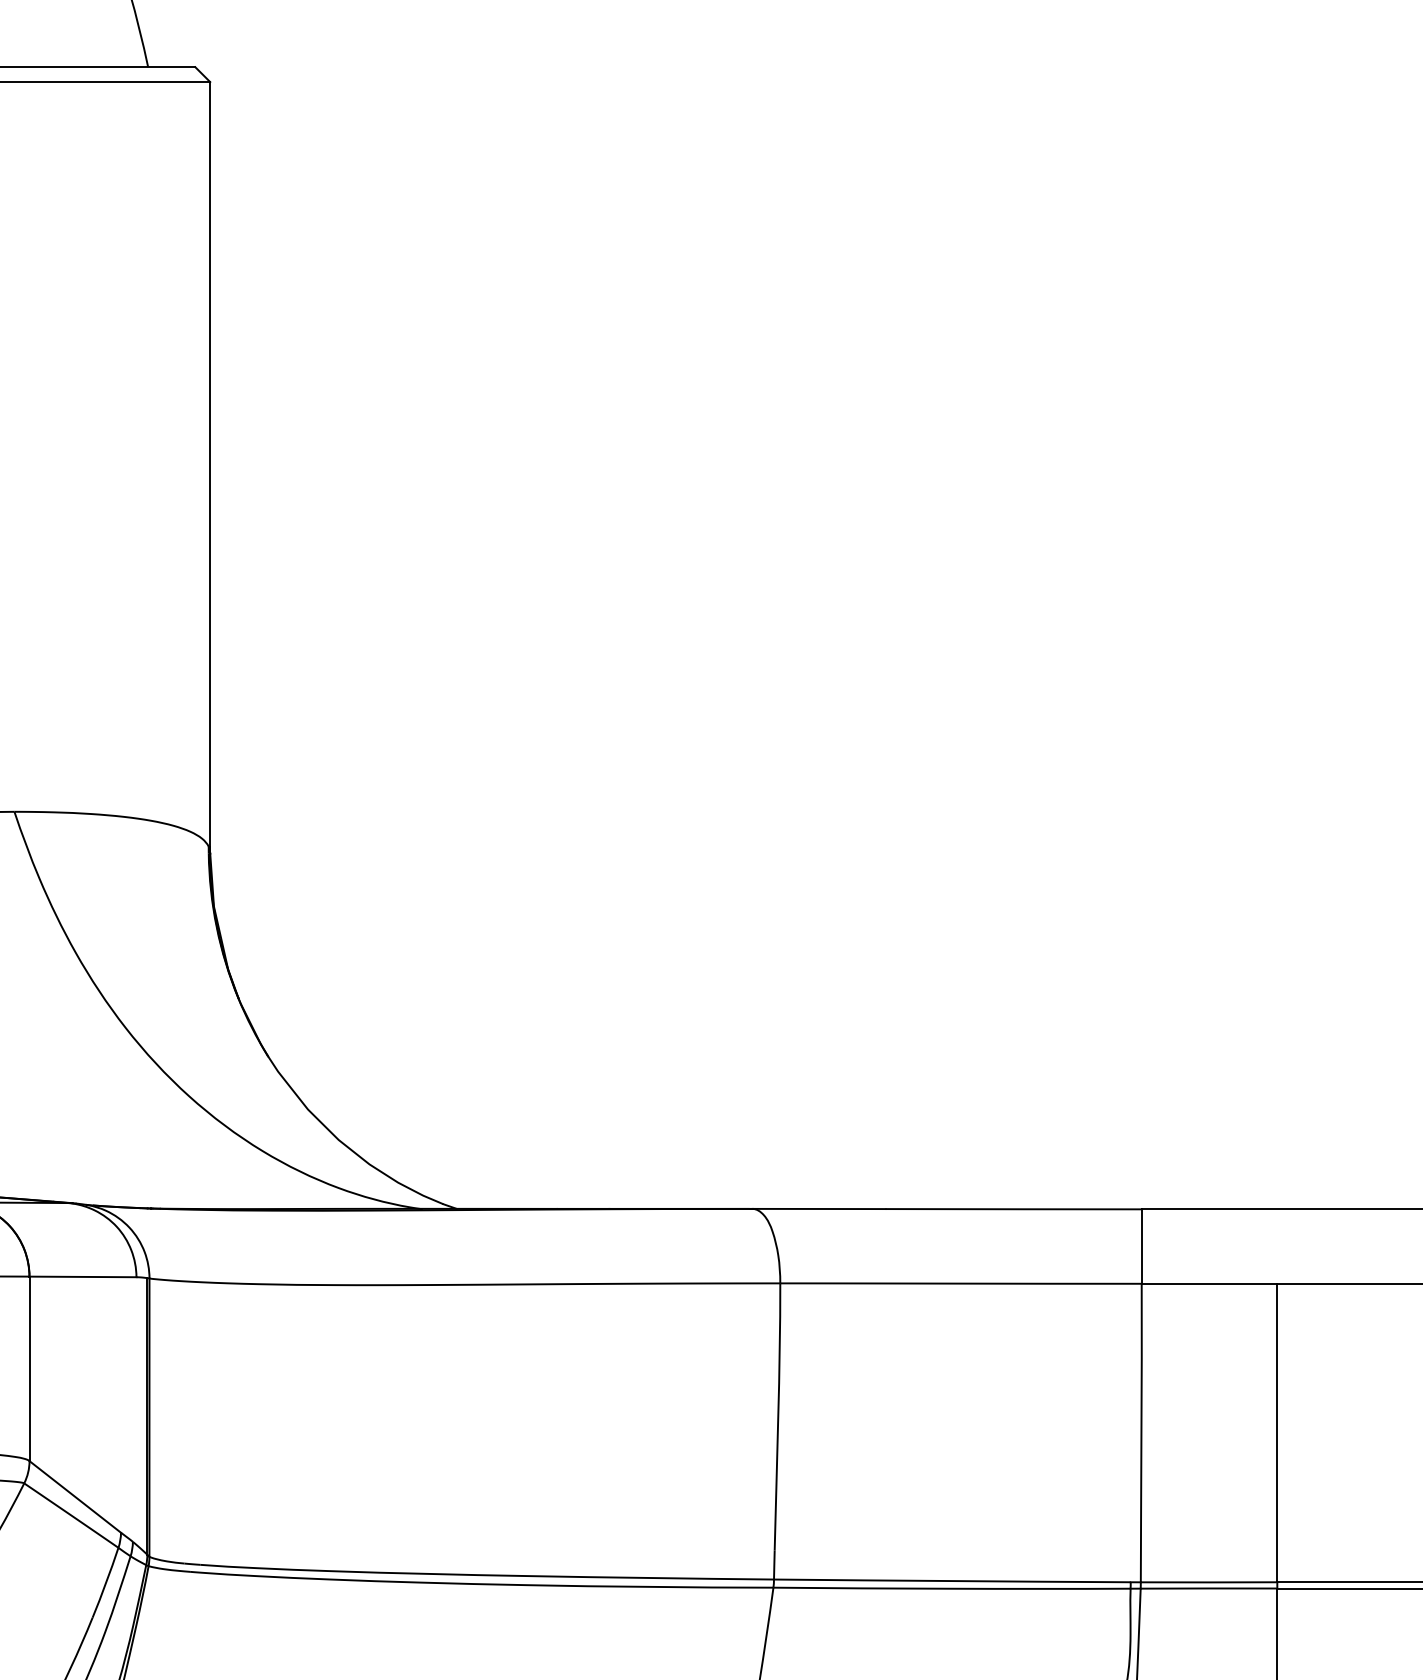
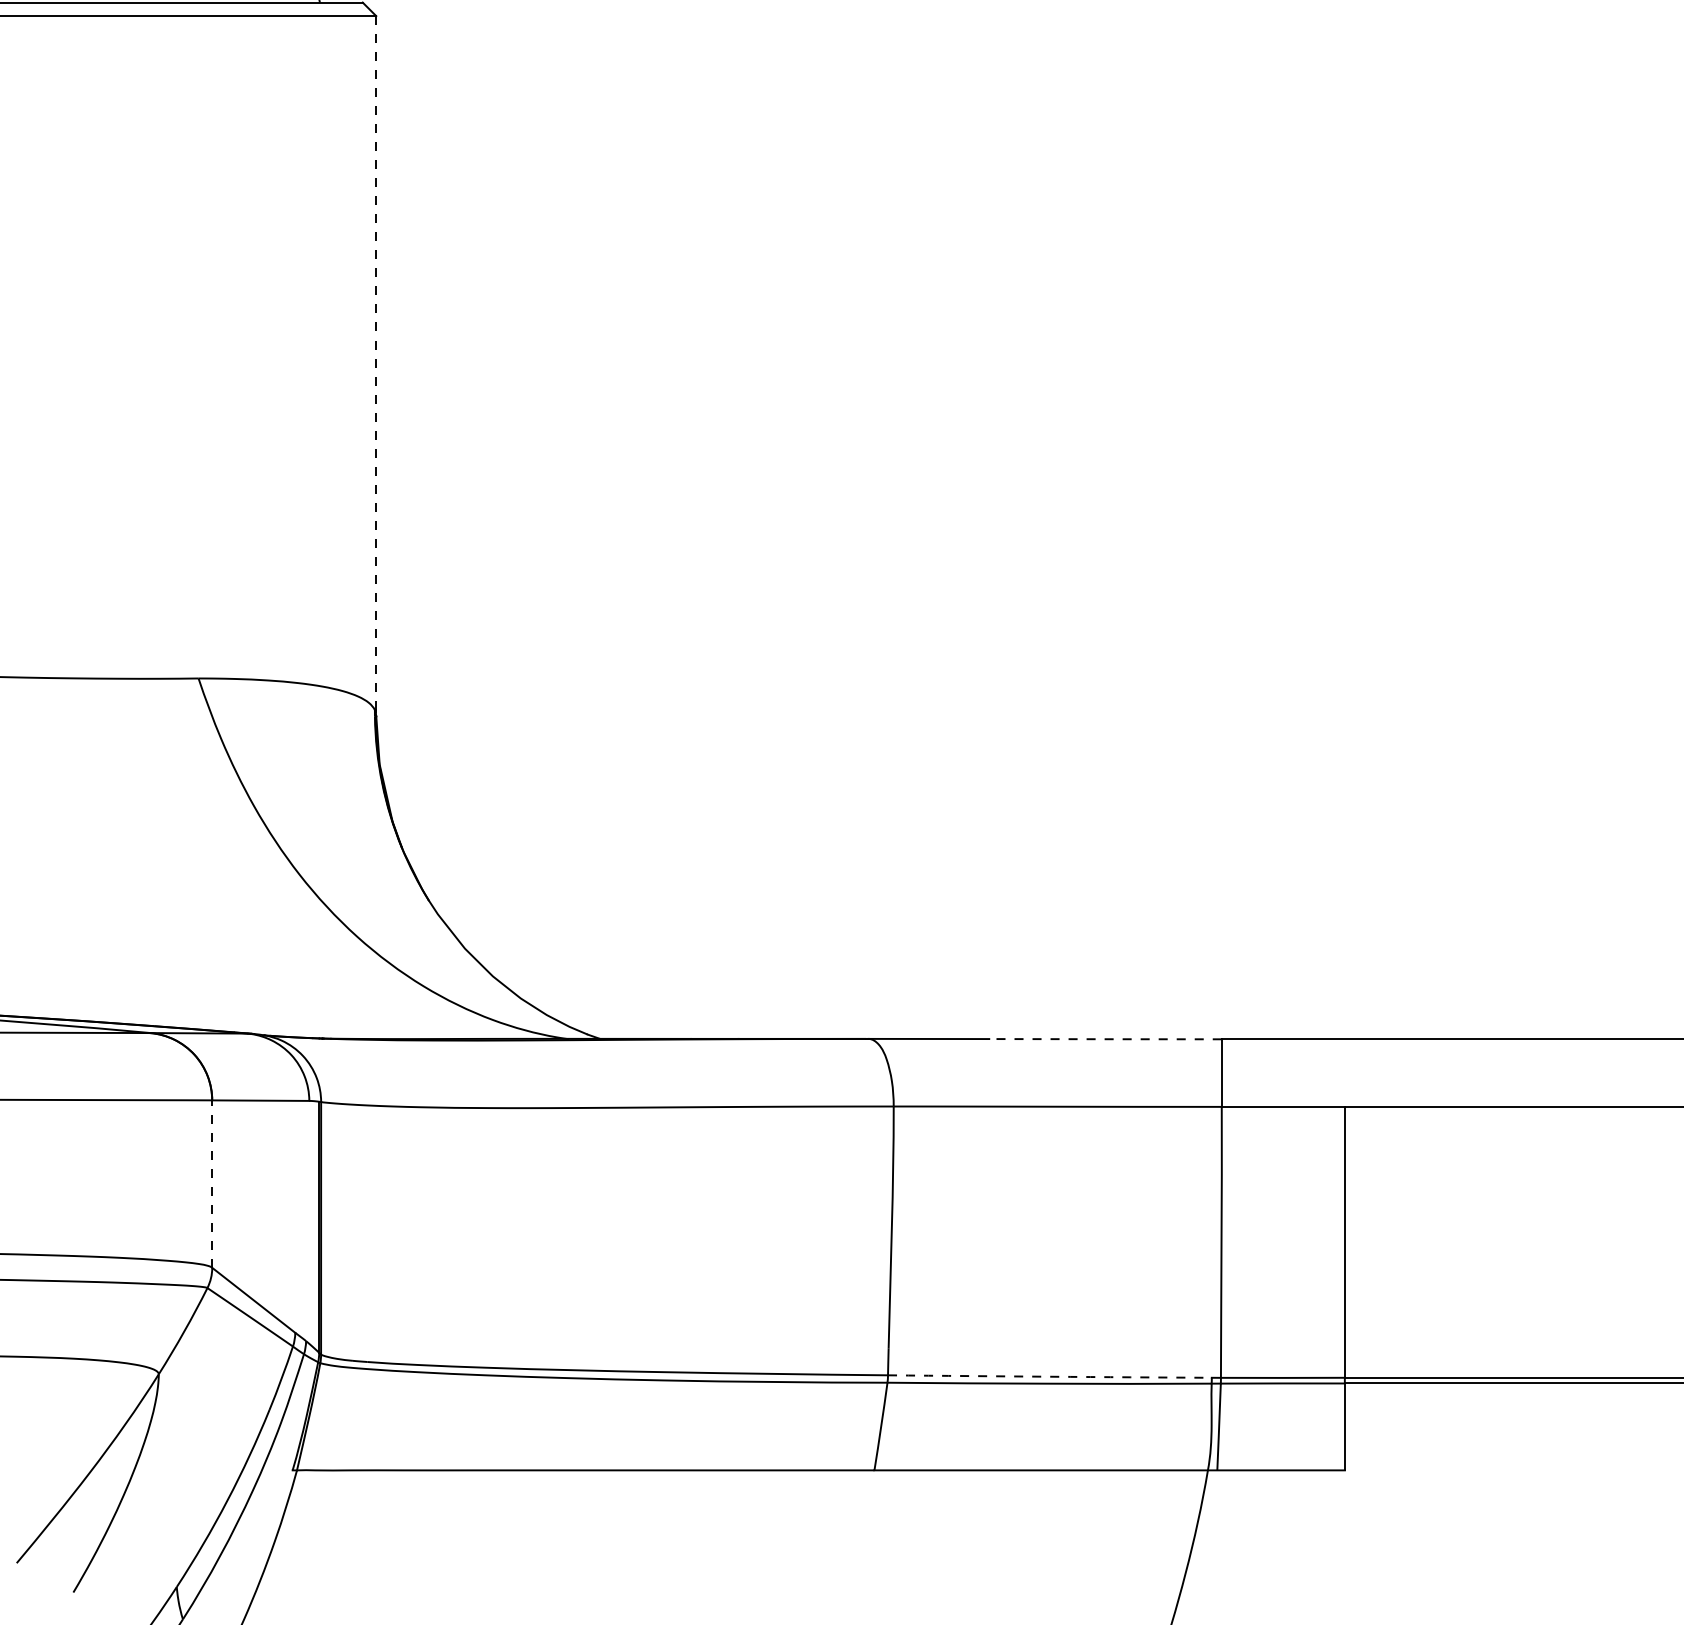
line: (210, 468) -> (376, 366), solid -> dashed
line: (1013, 1209) -> (1105, 1039), solid -> dashed
line: (29, 1369) -> (212, 1184), solid -> dashed
arc: (951, 1580) -> (1049, 1376), solid -> dashed

